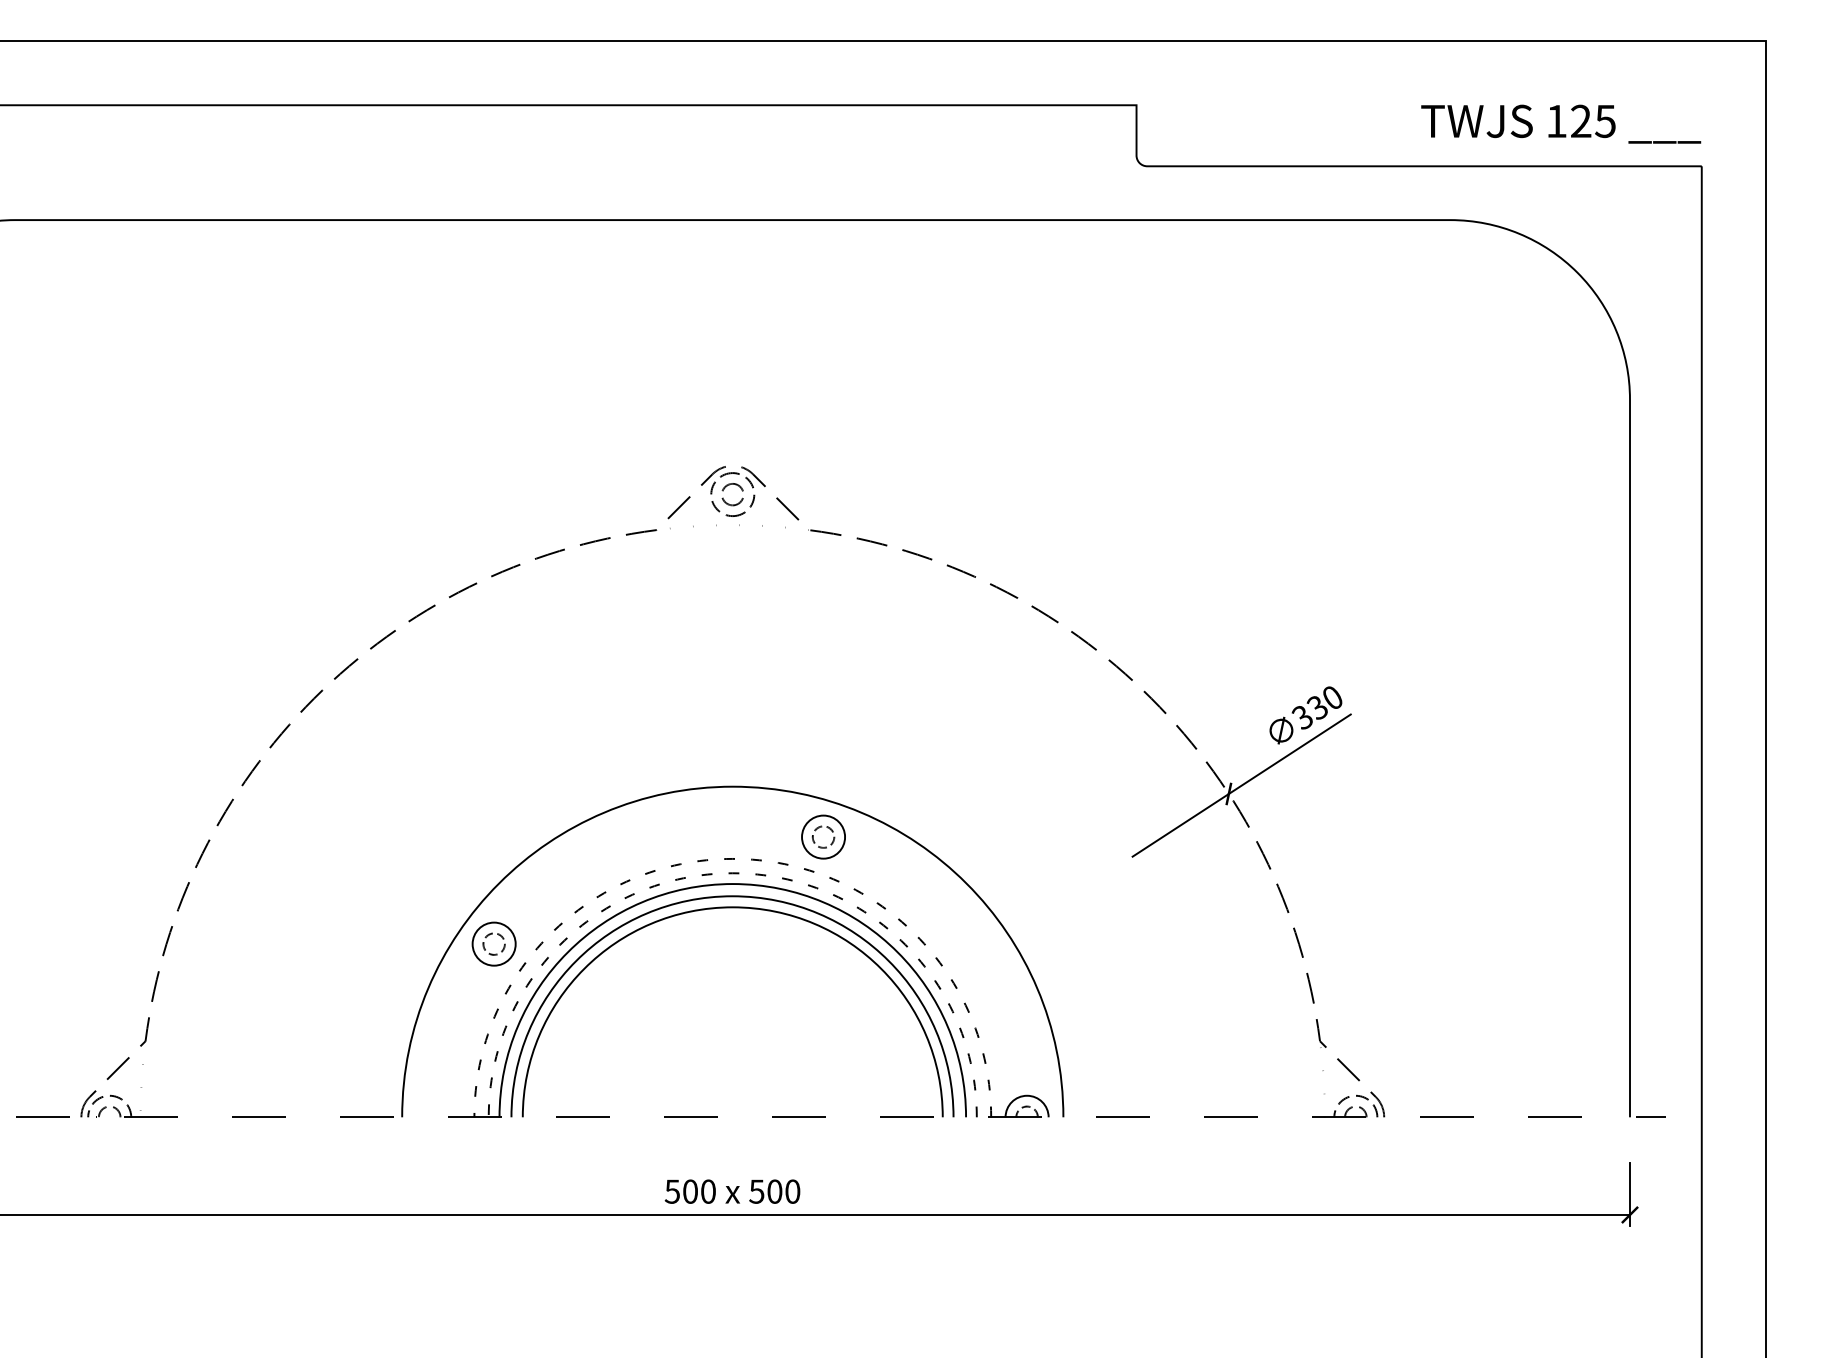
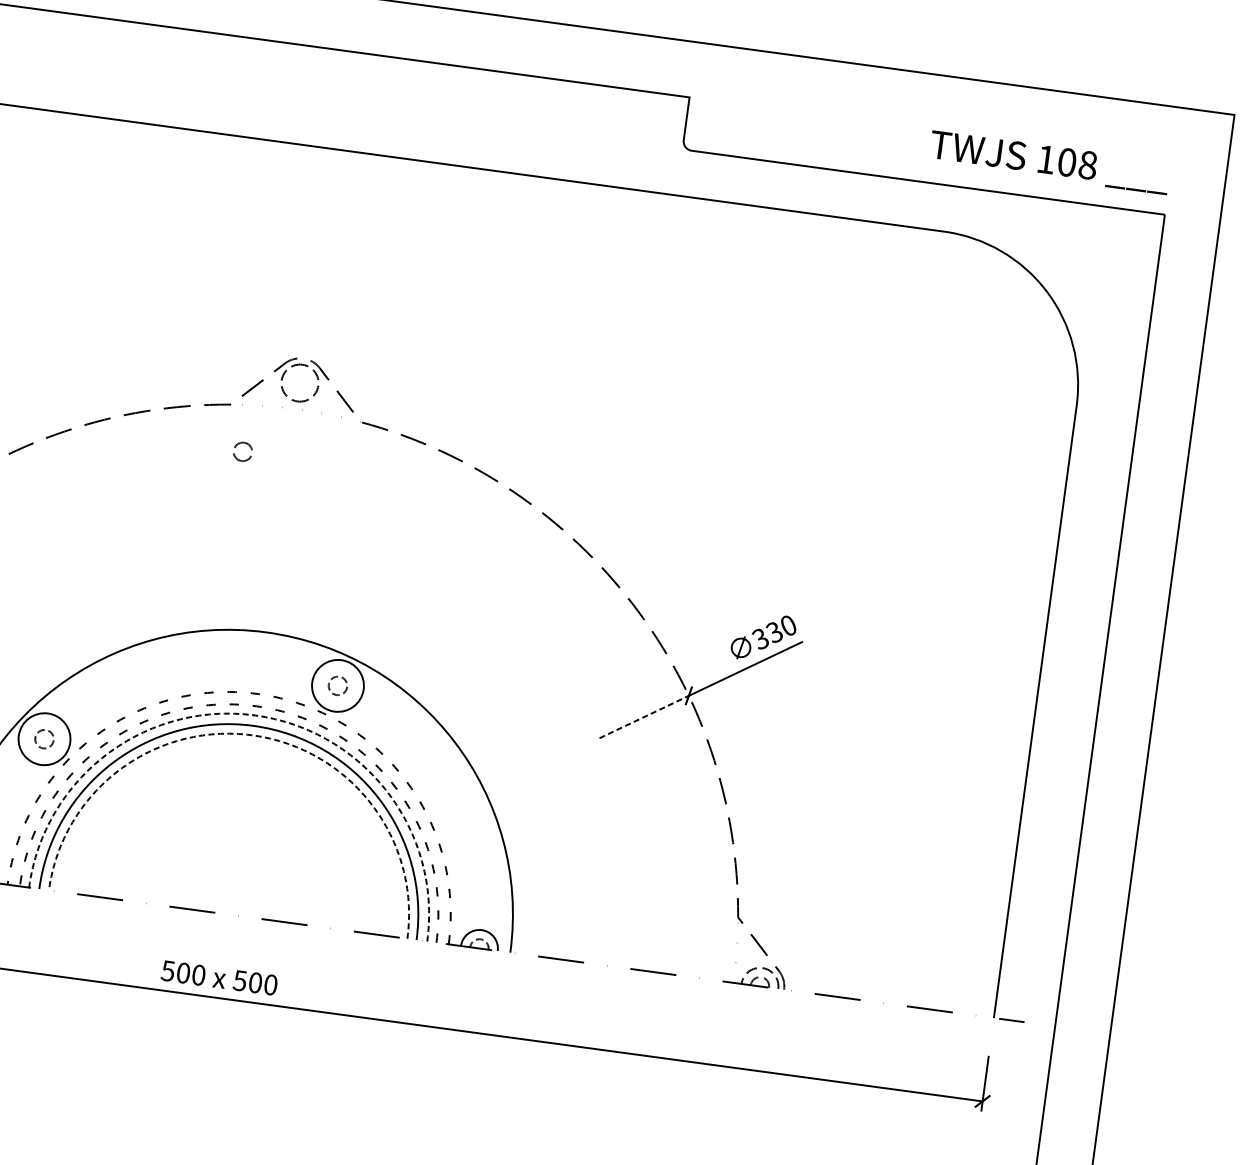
text: (1593, 121) -> (1077, 164), 125 -> 108
part: (726, 487) -> (238, 445), moved
line: (1181, 825) -> (644, 717), solid -> dashed
circle: (823, 836) -> (338, 685), size x1.4
arc: (732, 884) -> (254, 715), solid -> dashed
arc: (732, 907) -> (252, 735), solid -> dashed
circle: (493, 943) -> (44, 738), size x1.4

